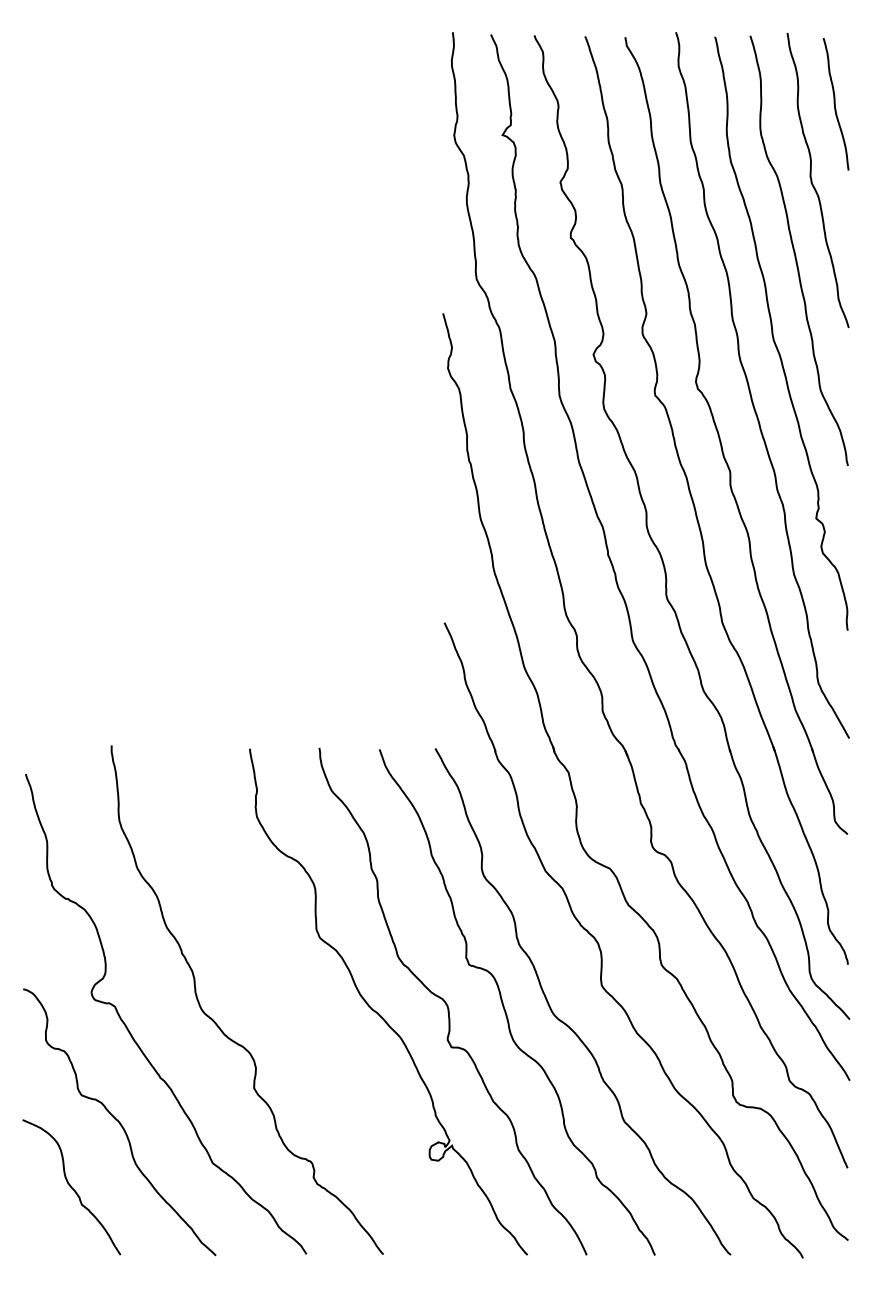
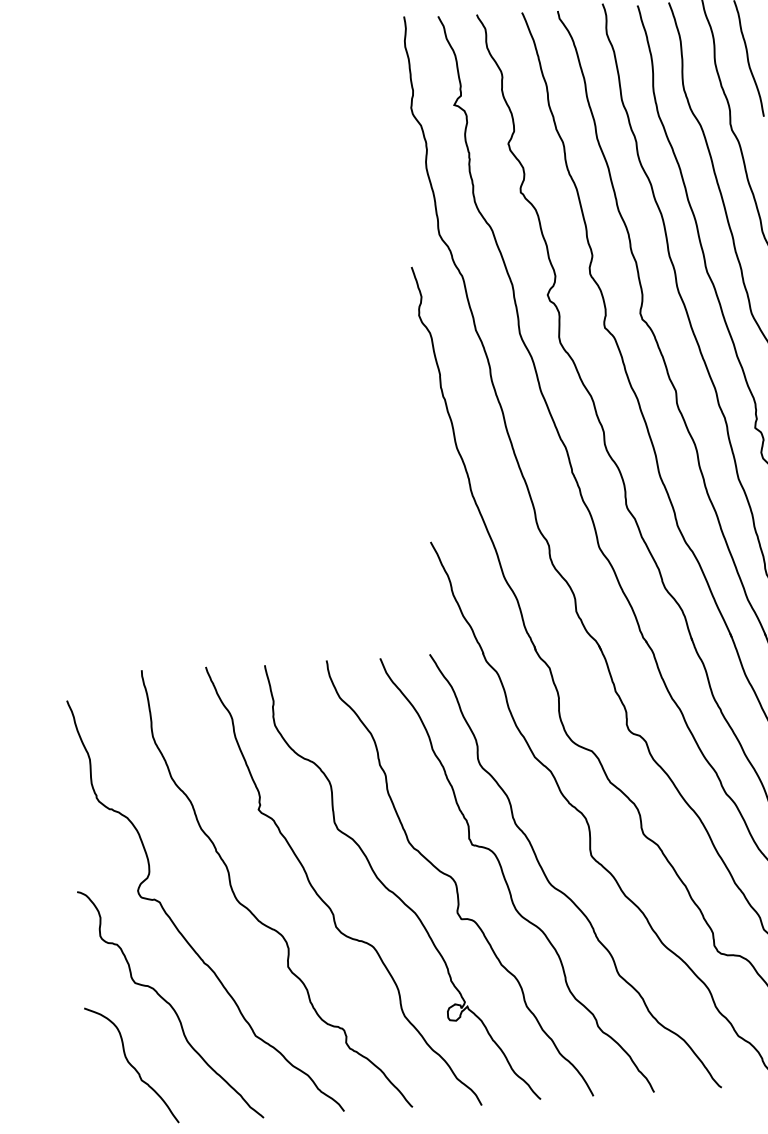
curve: (302, 1020) -> (327, 903), added

